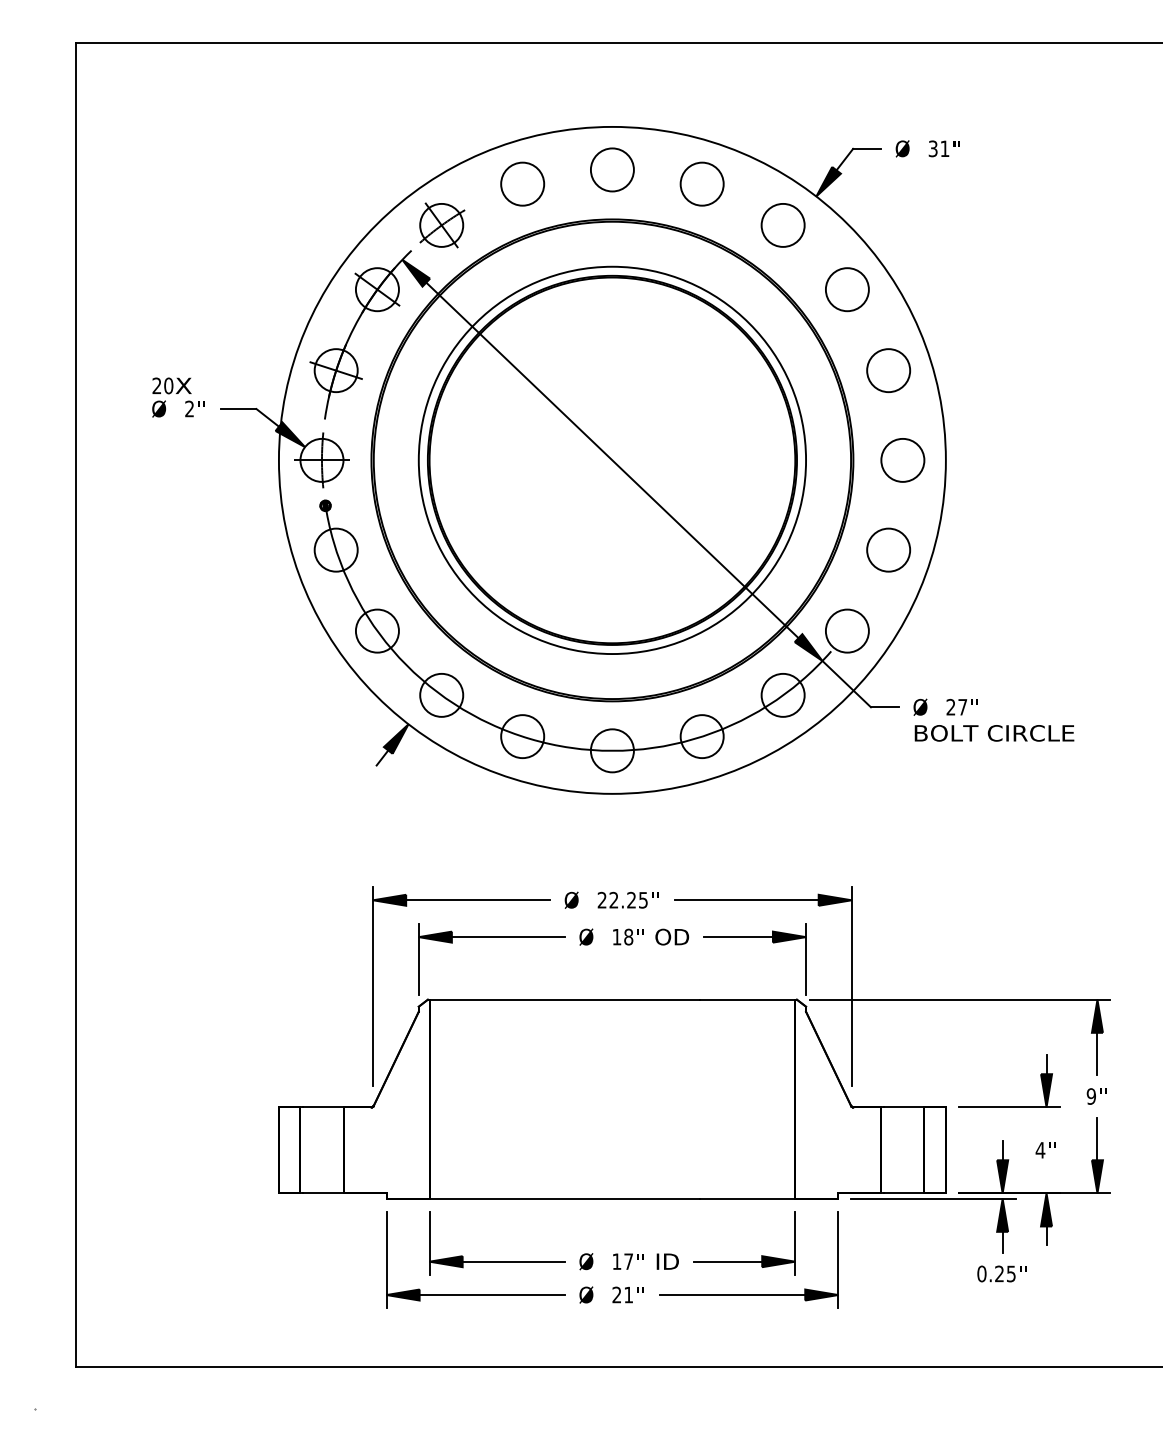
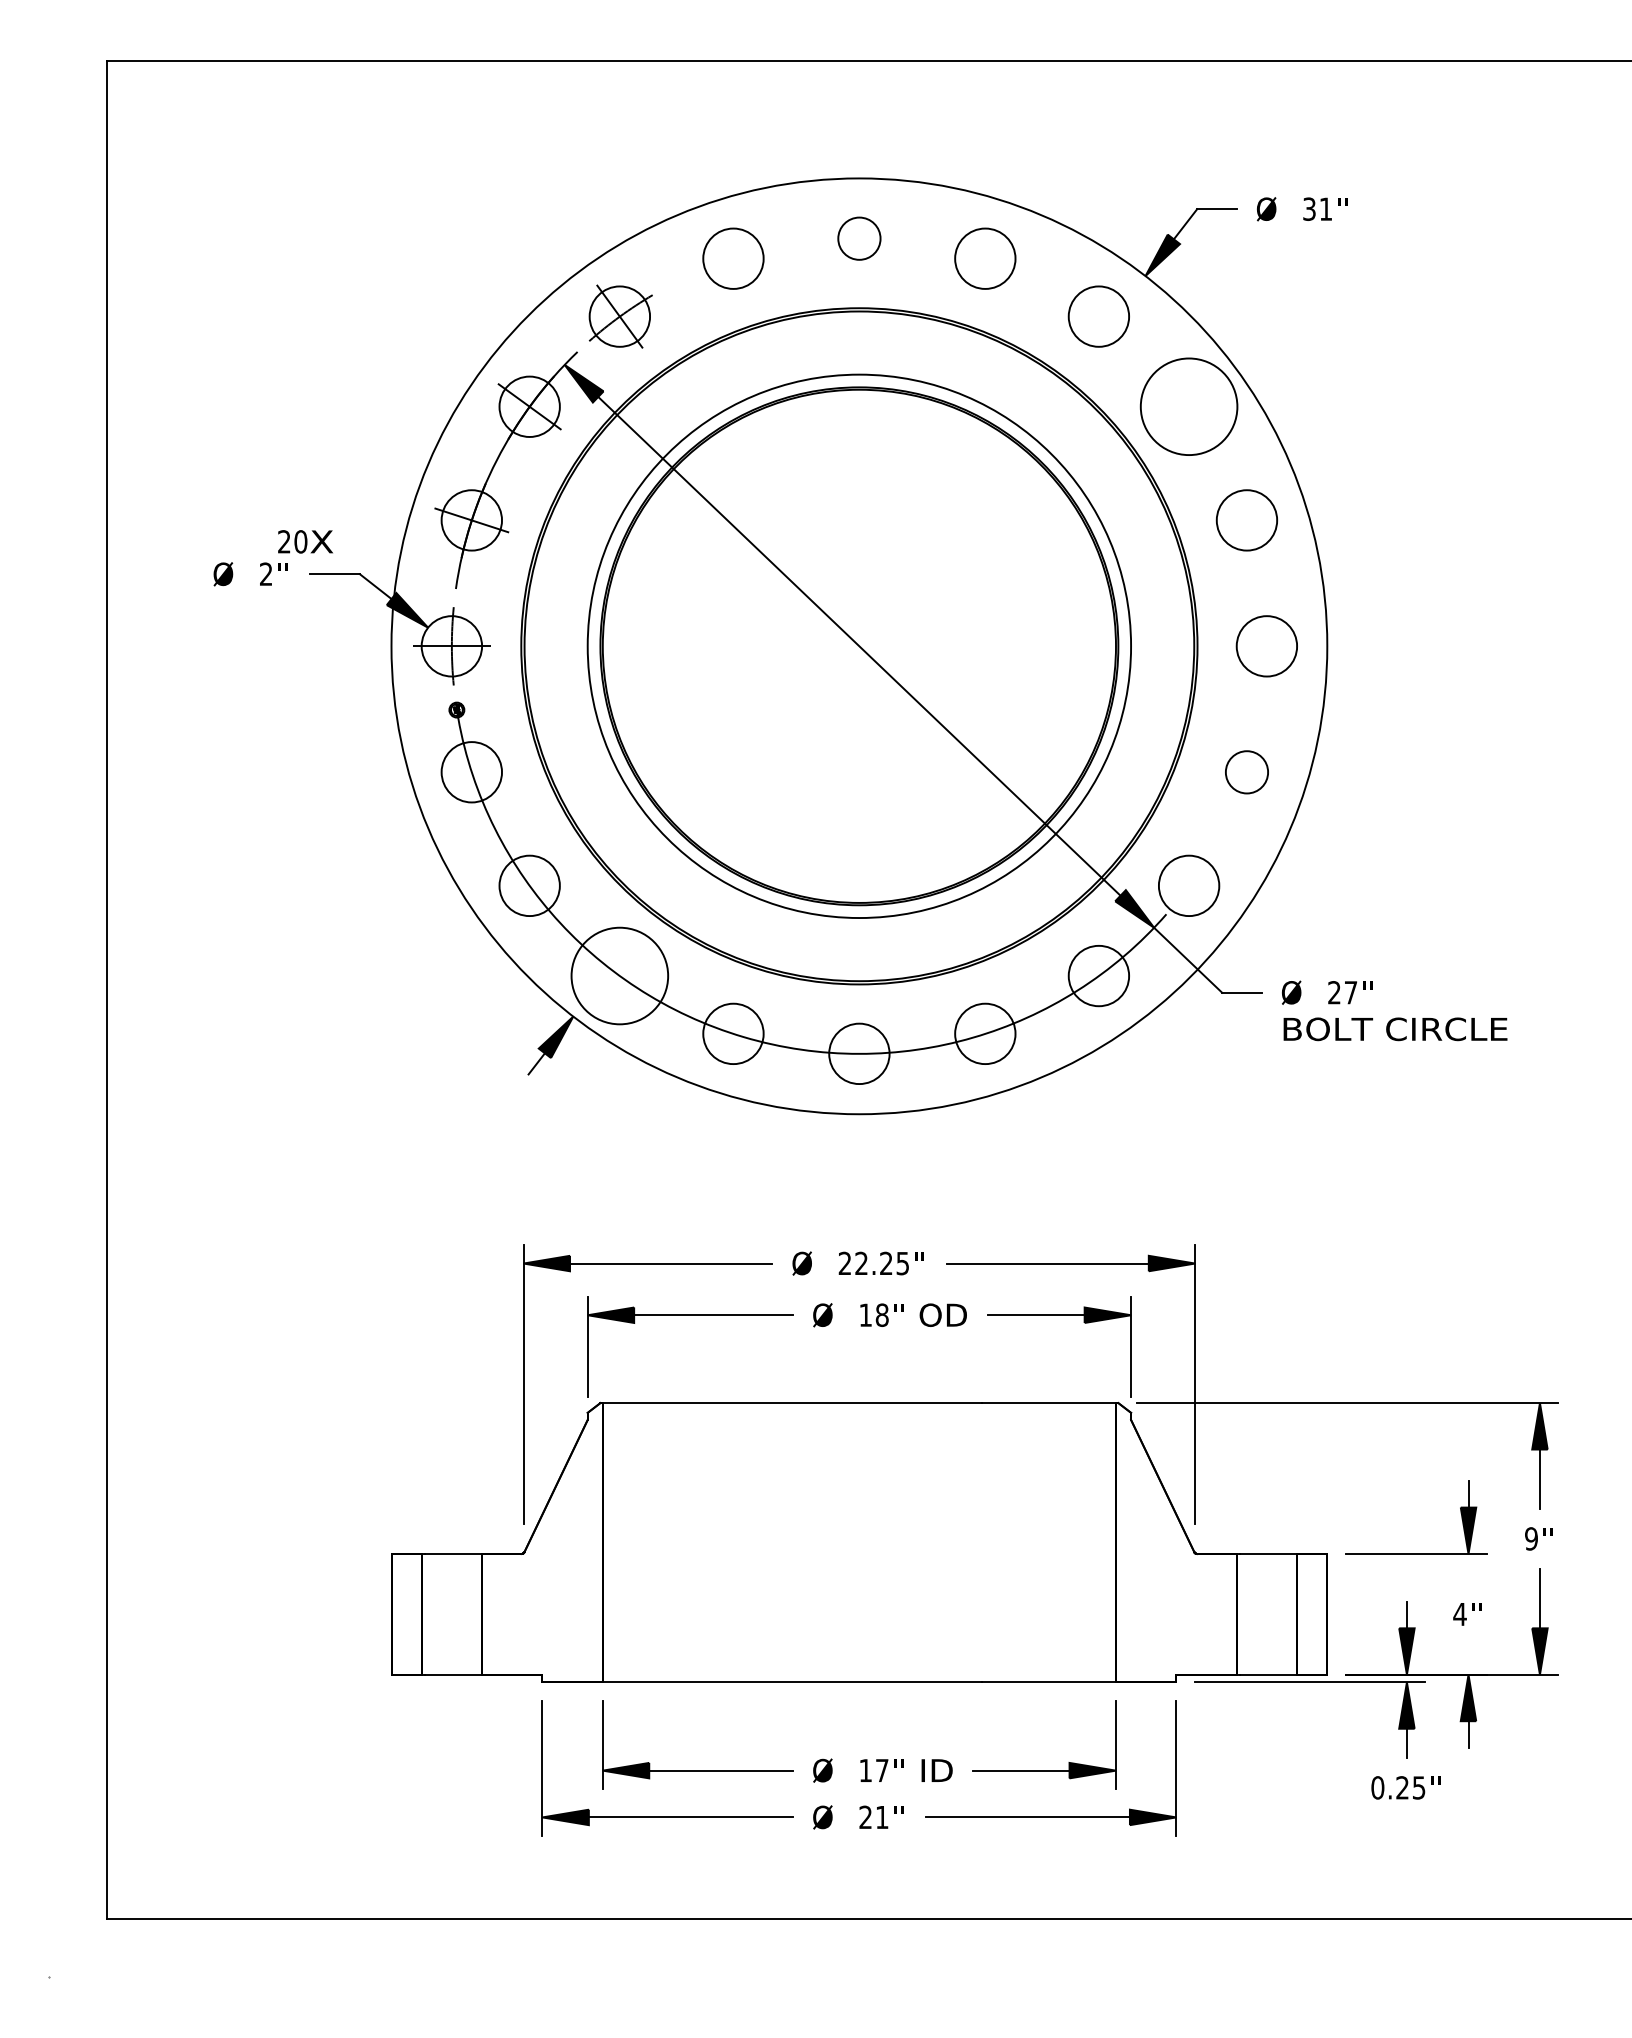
circle: (612, 169) -> (859, 238), size x0.7
circle: (846, 289) -> (1188, 406), size x1.6
text: (172, 385) -> (305, 541), moved
circle: (888, 550) -> (1246, 772), size x0.7
circle: (441, 694) -> (619, 975), size x1.6

